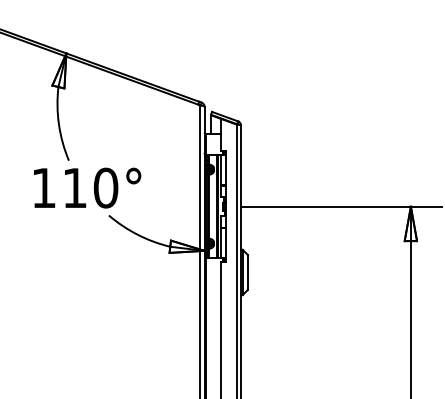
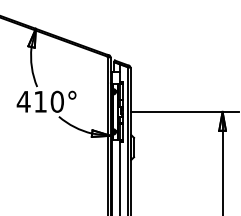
text: (43, 187) -> (23, 101), 110° -> 410°

